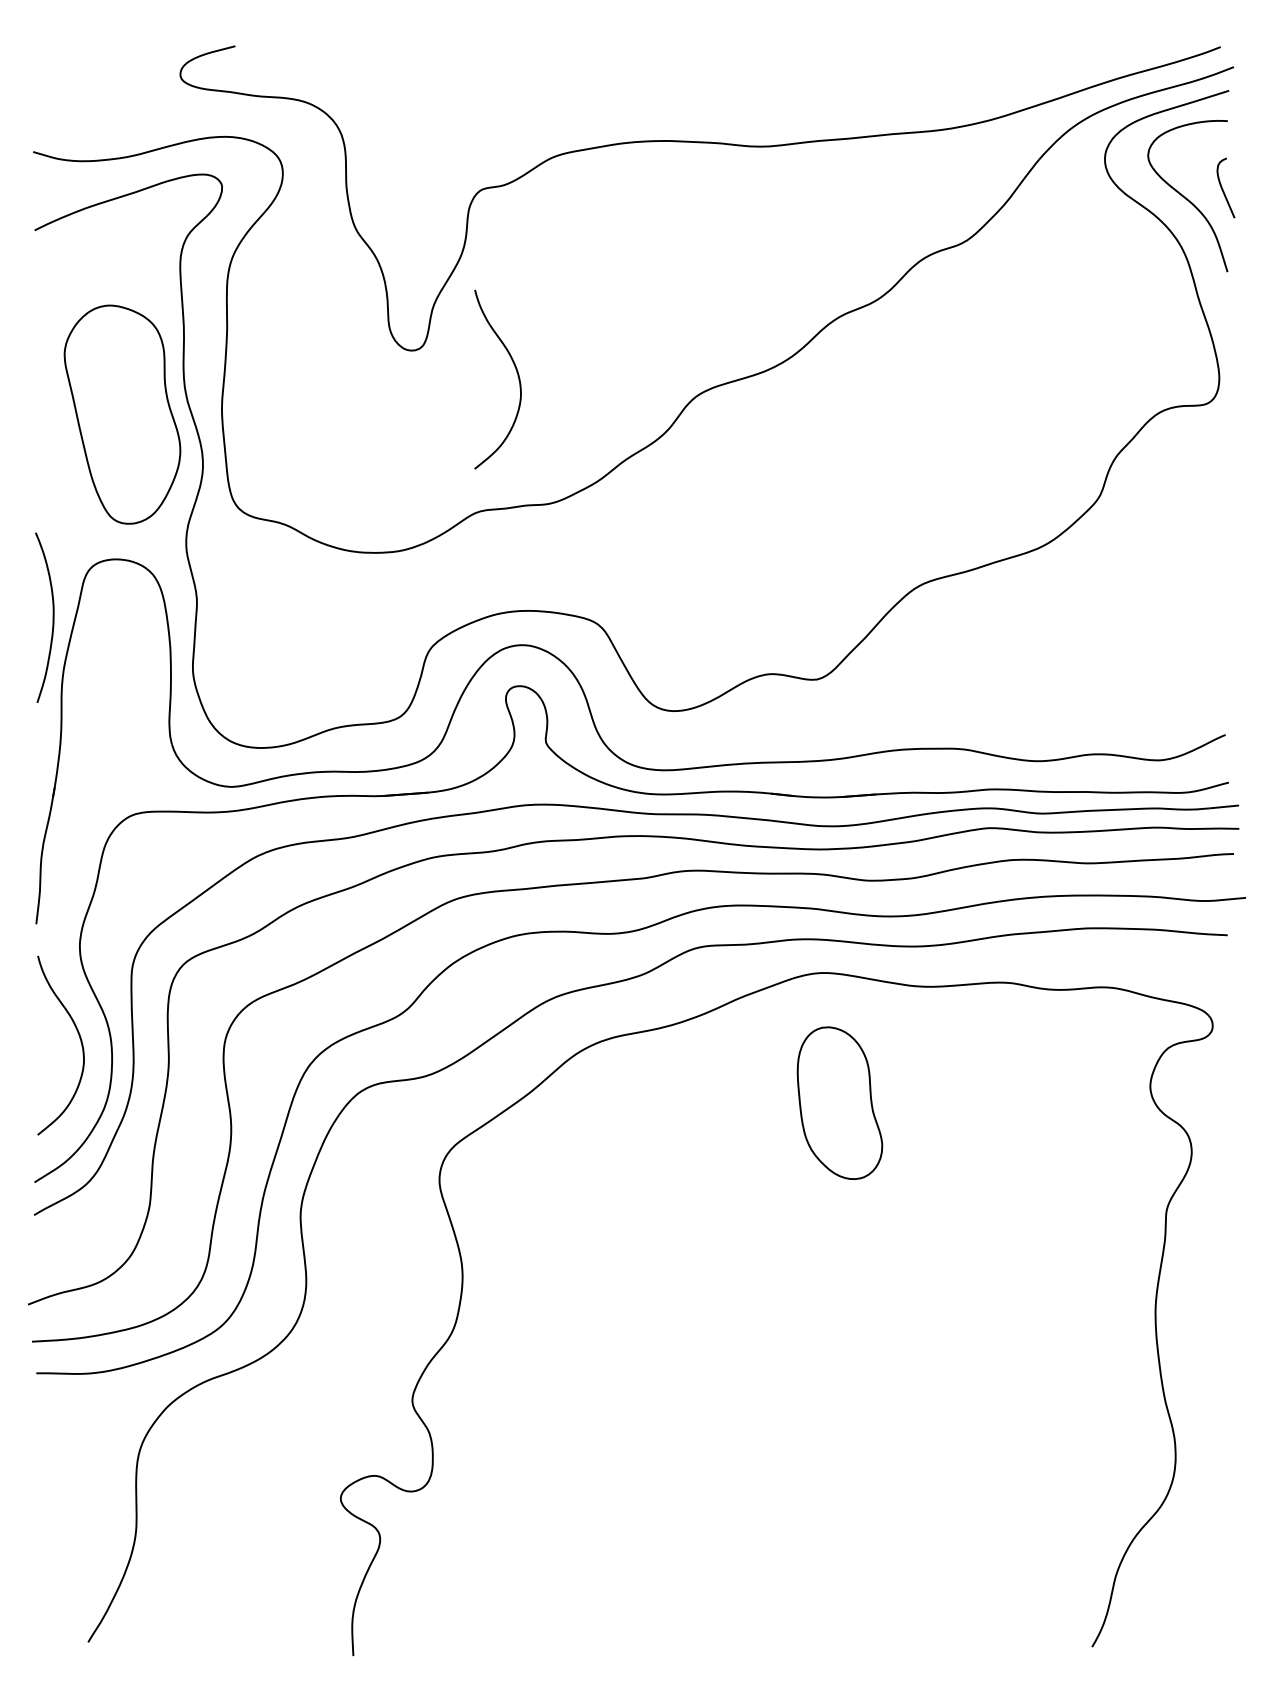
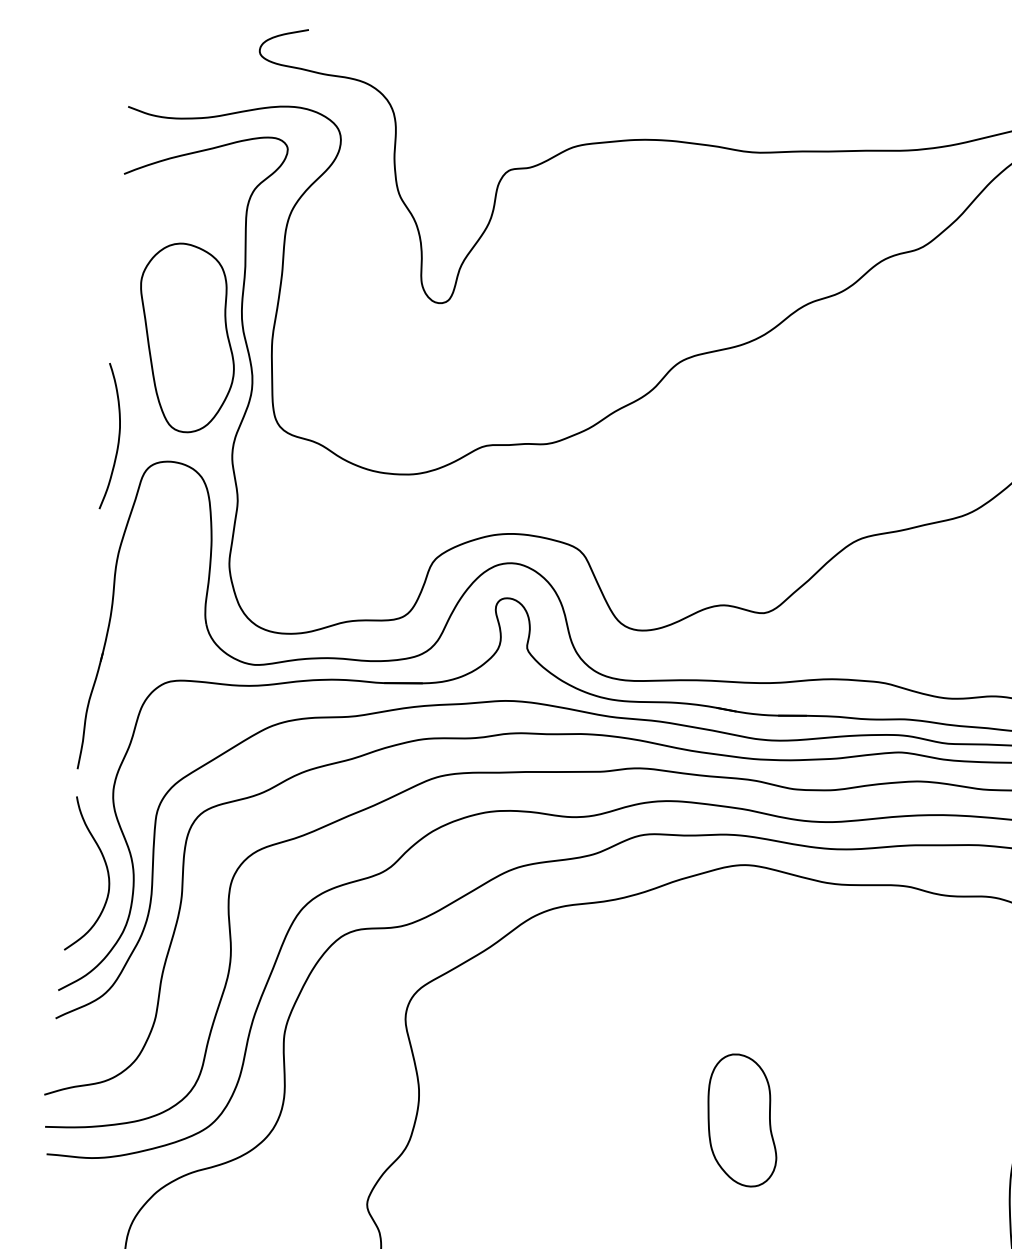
curve: (517, 376) -> (528, 332), removed
curve: (52, 617) -> (118, 436), moved
part: (839, 1102) -> (742, 1119), moved

